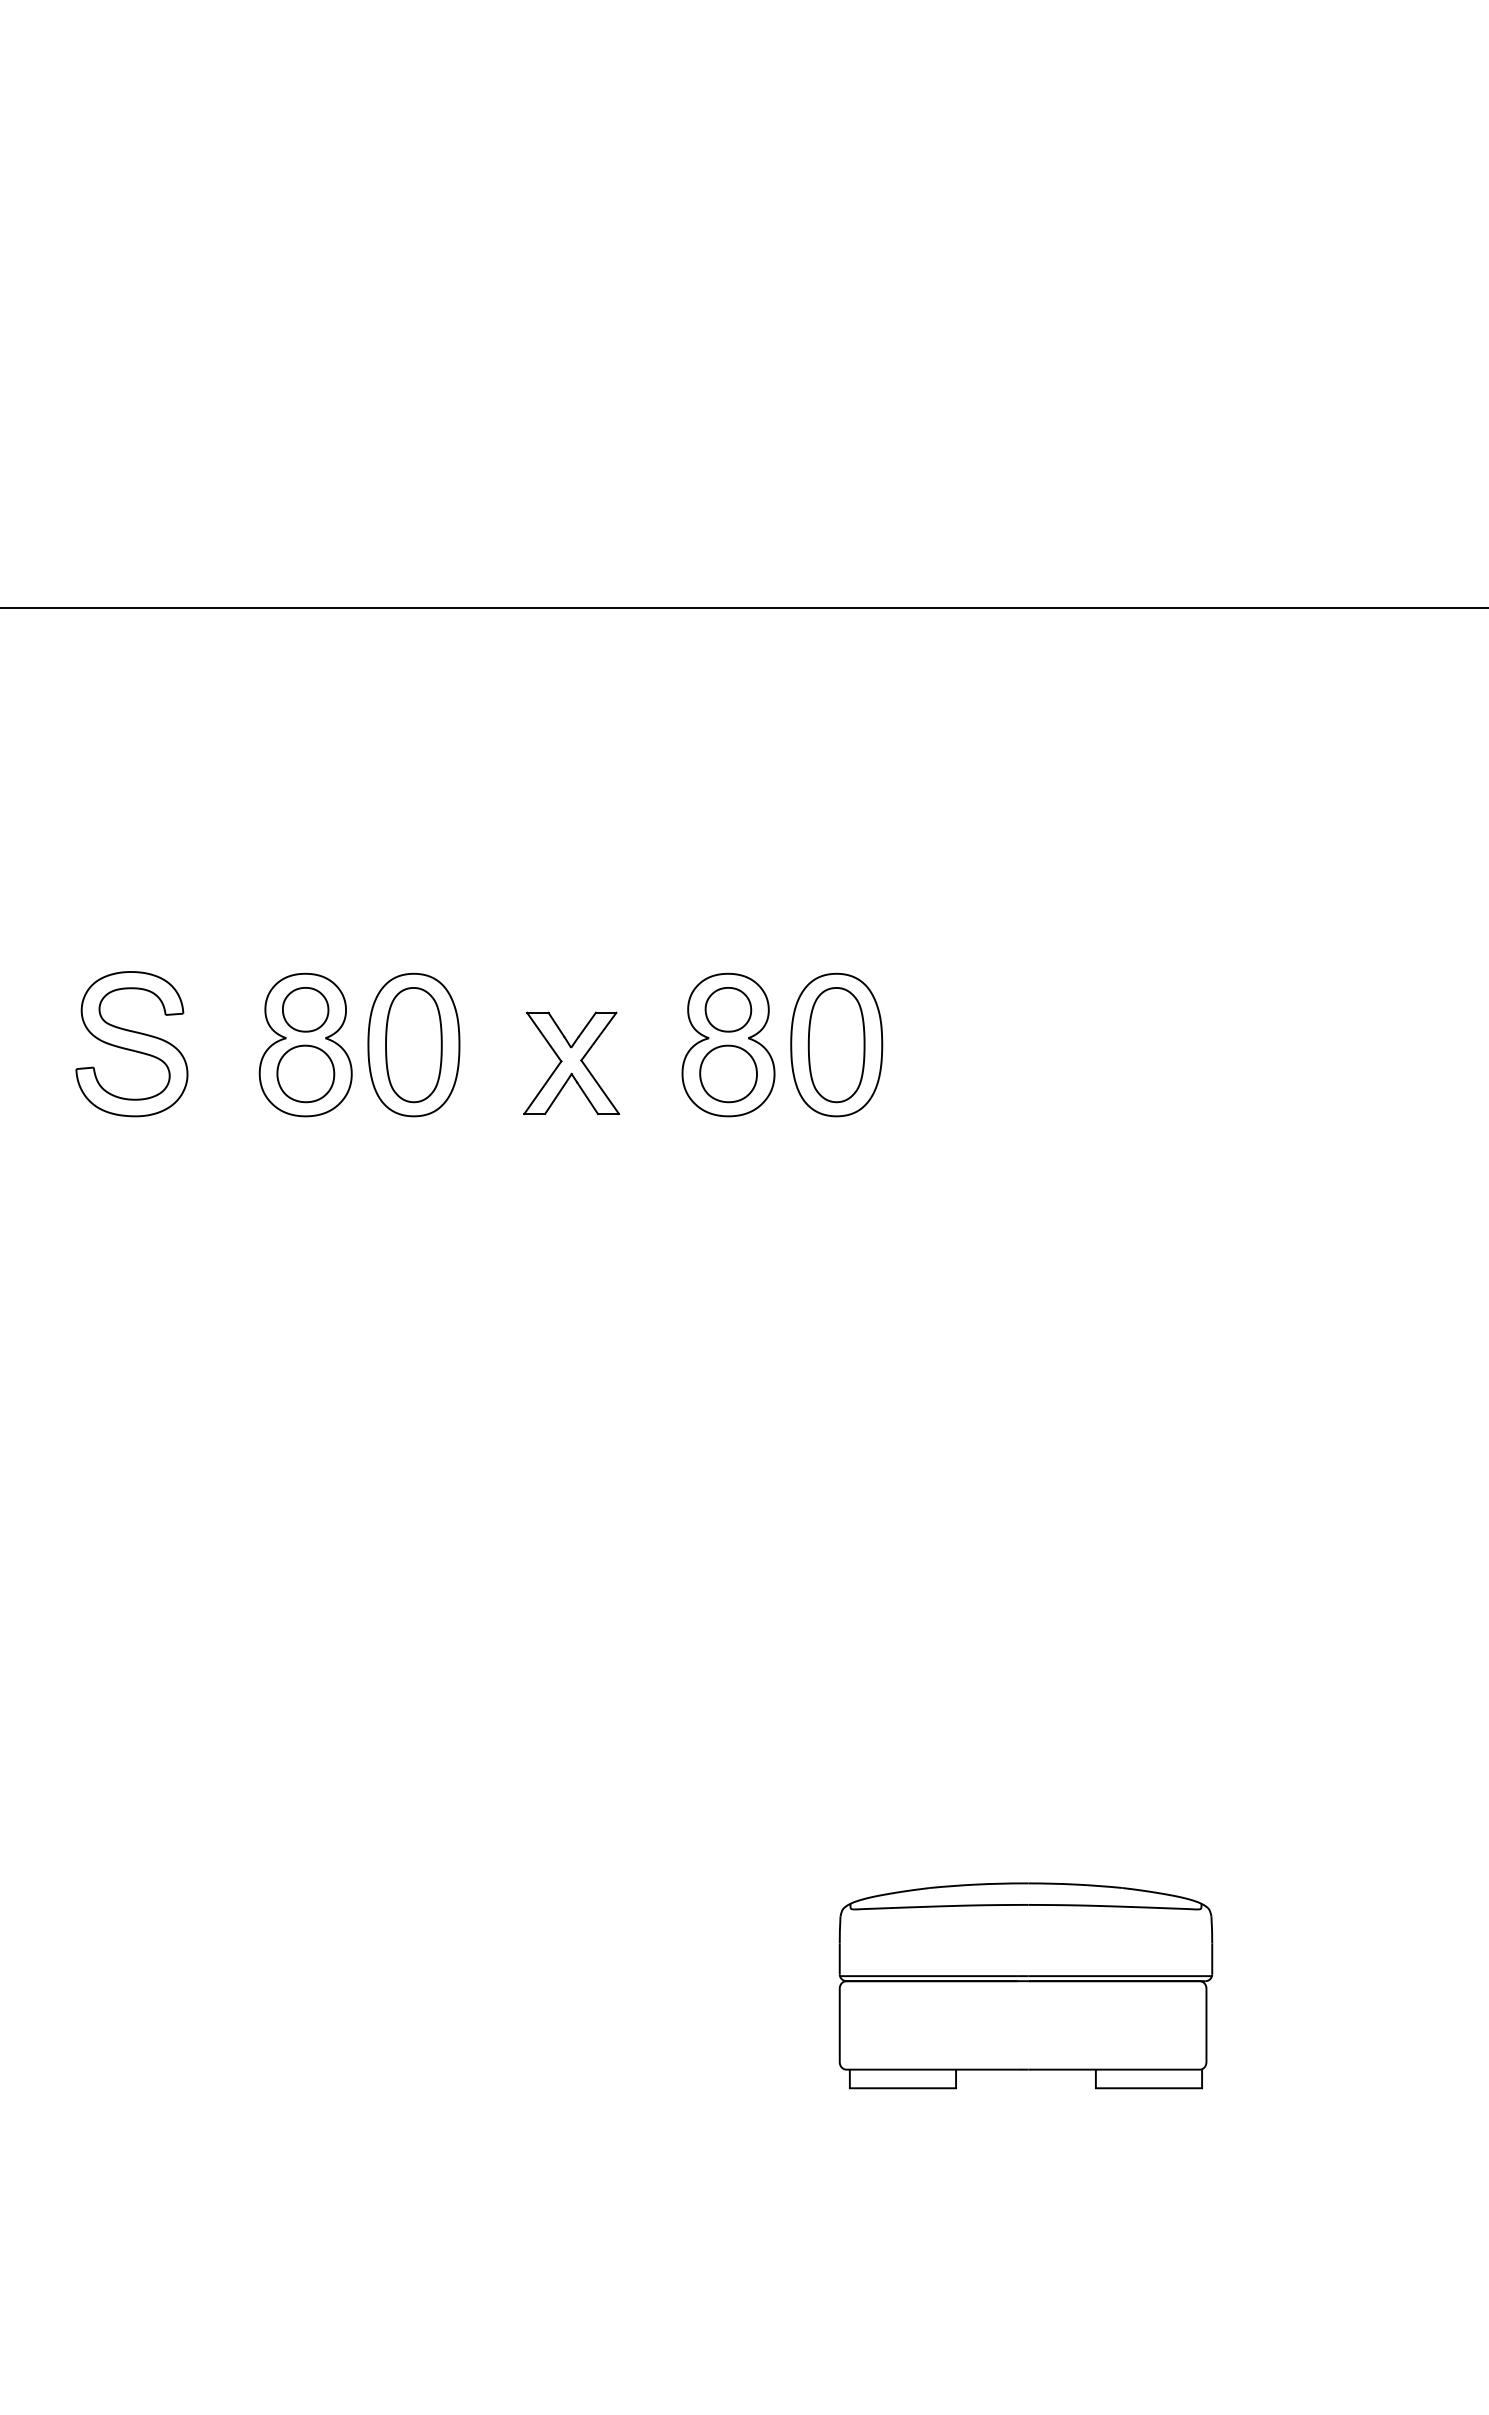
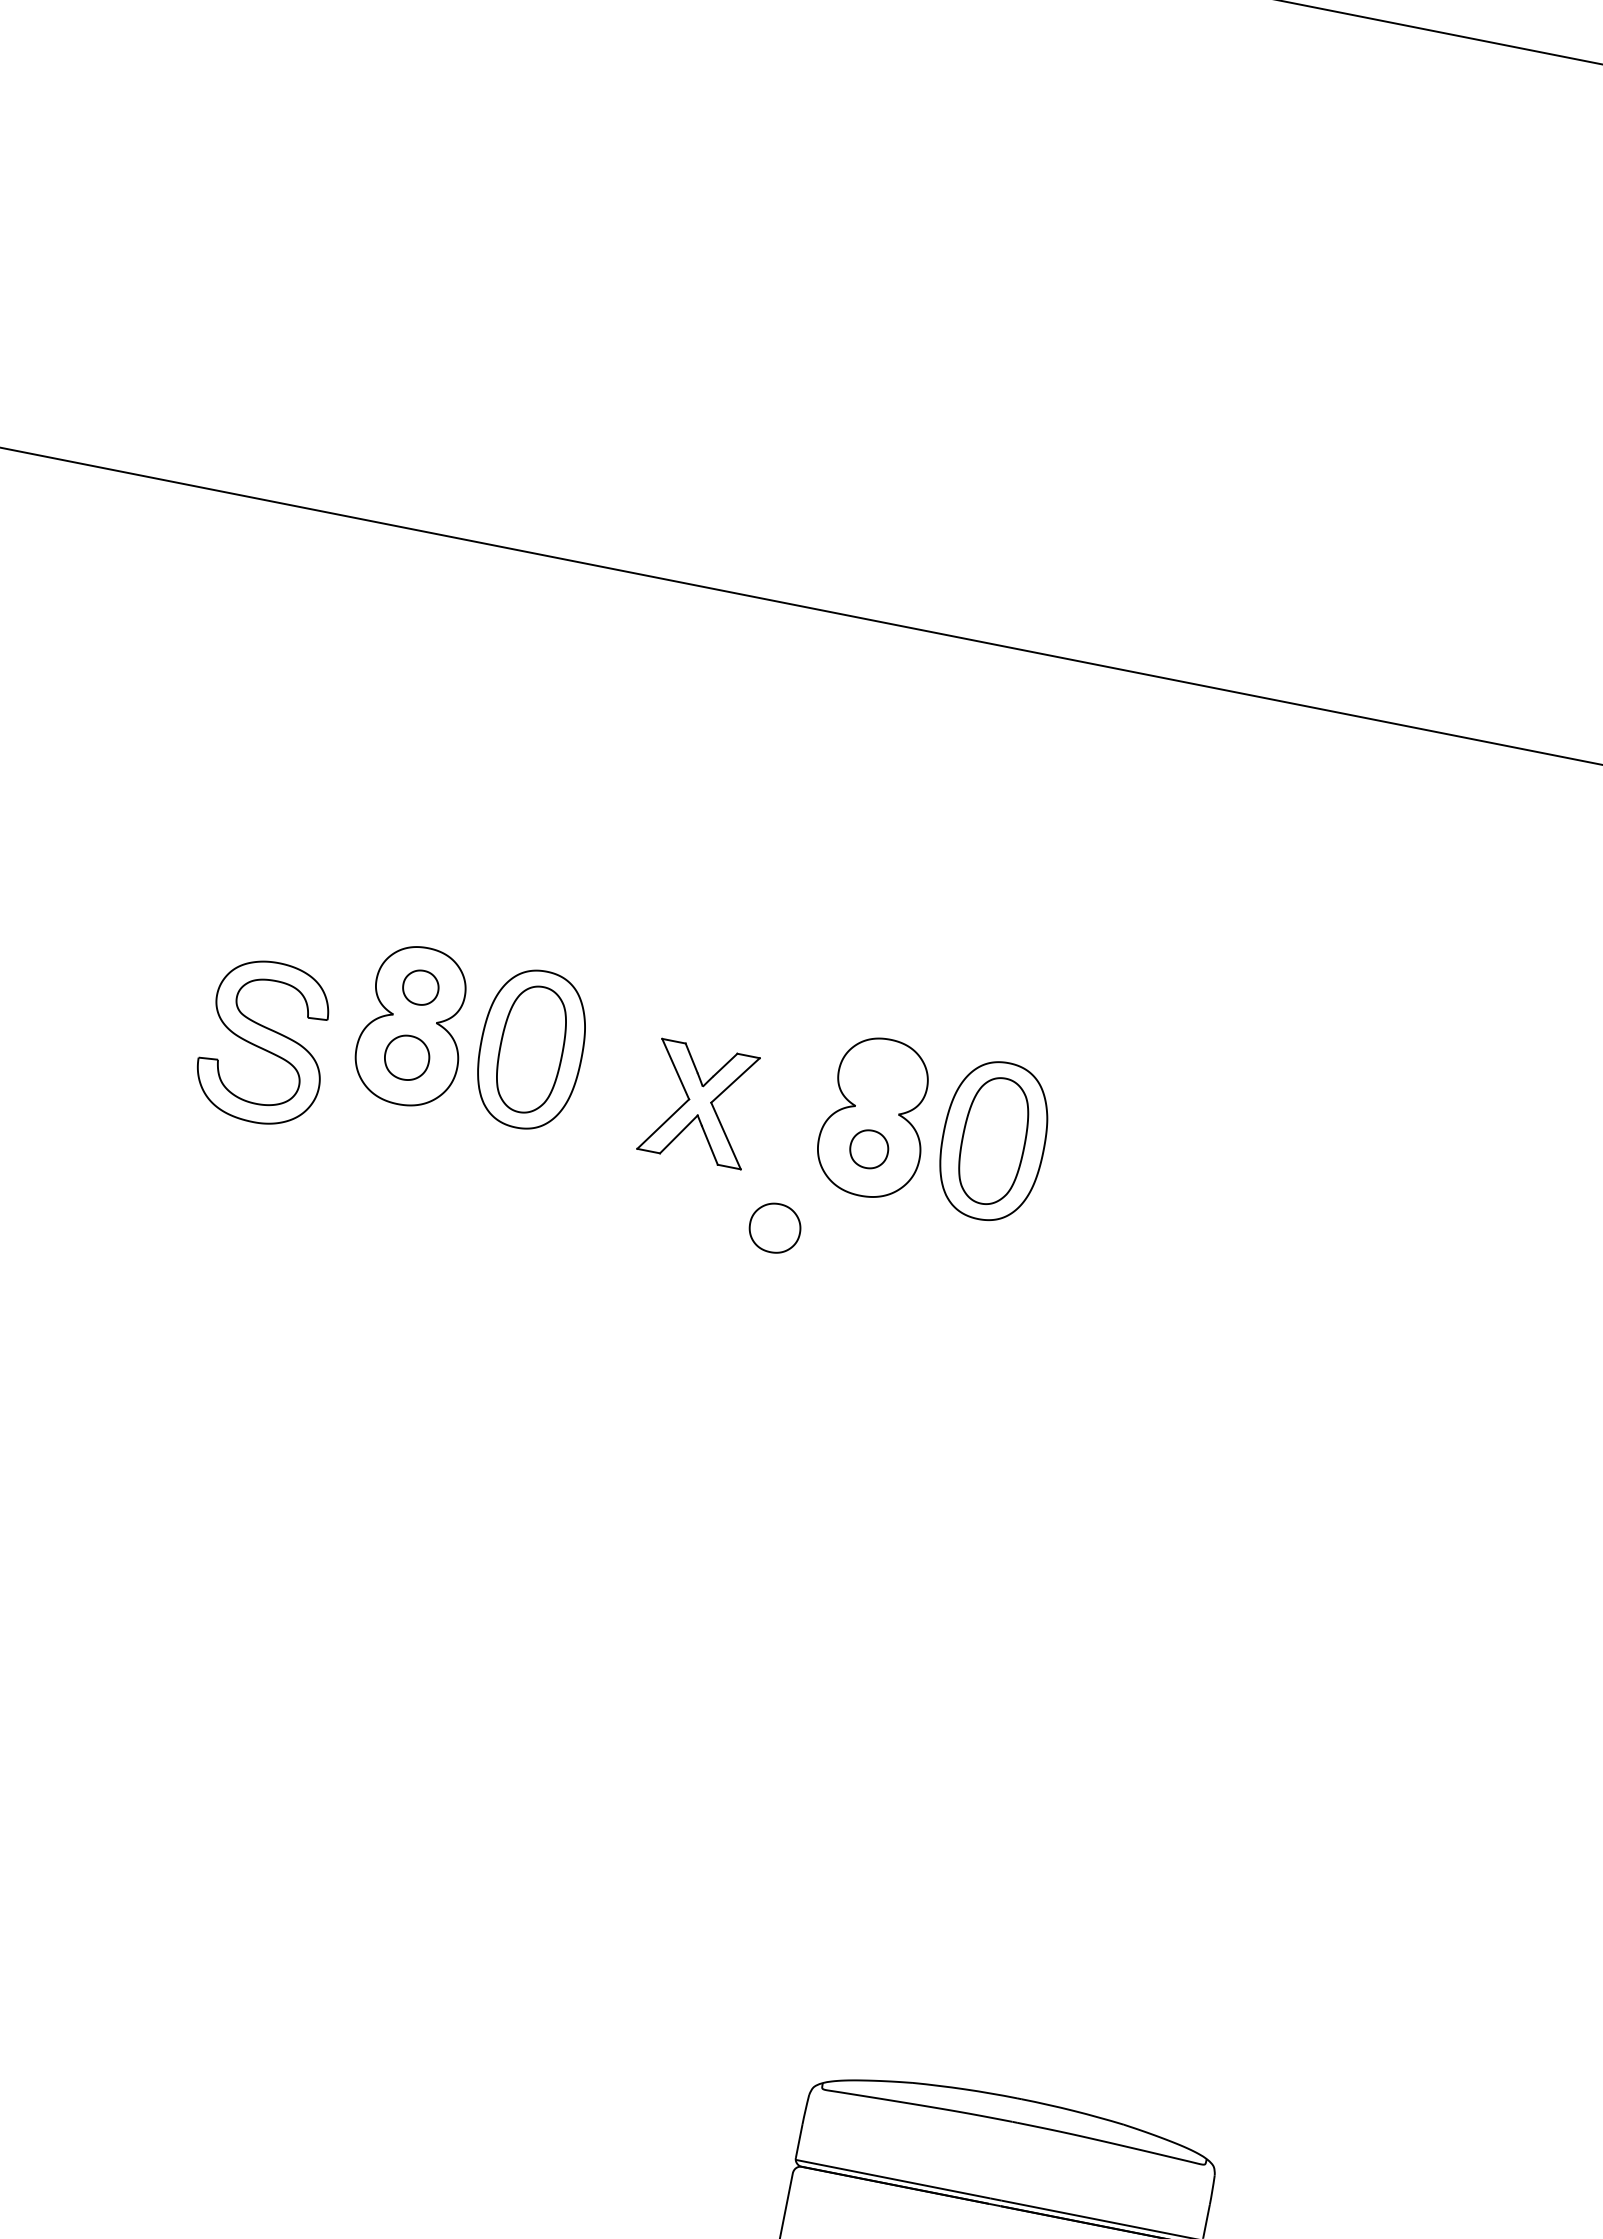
part: (305, 1009) -> (420, 987), size x0.7
part: (728, 1009) -> (775, 1227), moved
part: (131, 1044) -> (264, 1042), moved
part: (305, 1073) -> (406, 1057), size x0.7
part: (728, 1073) -> (869, 1148), size x0.6

